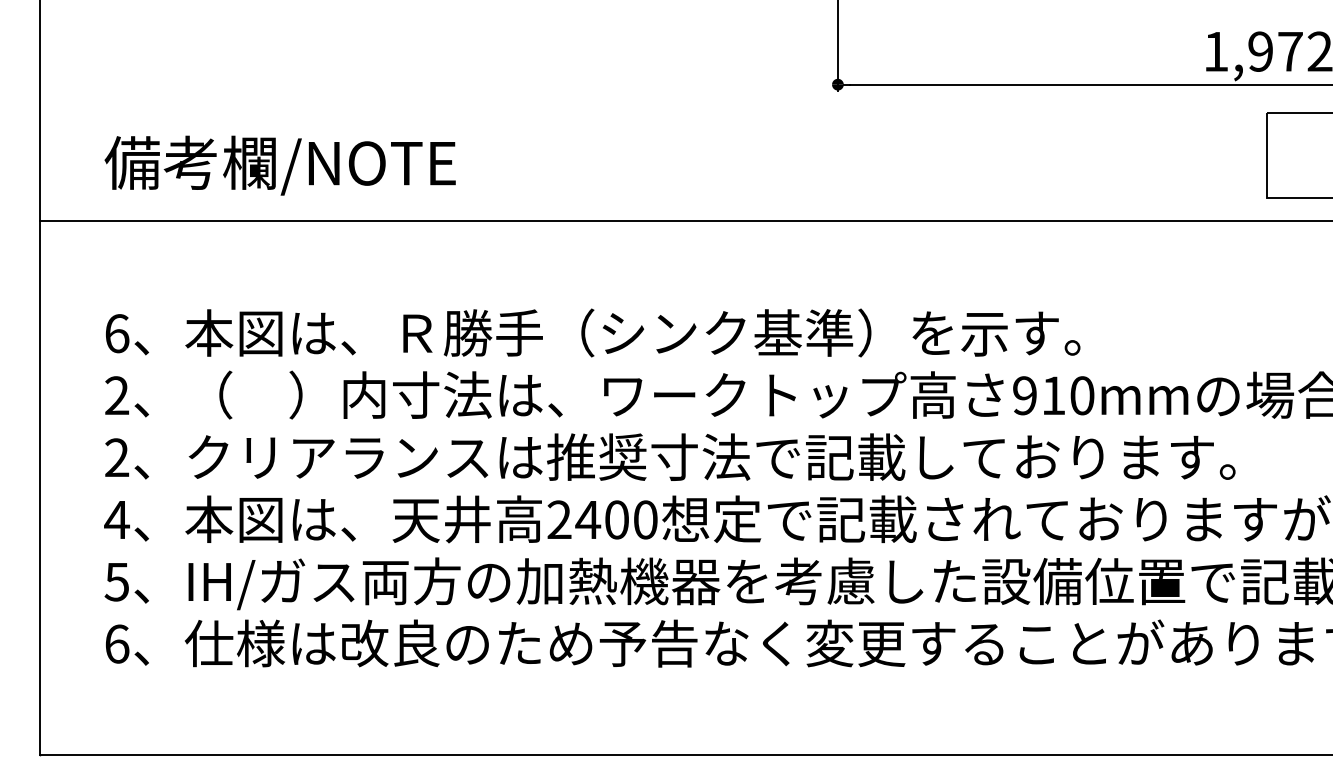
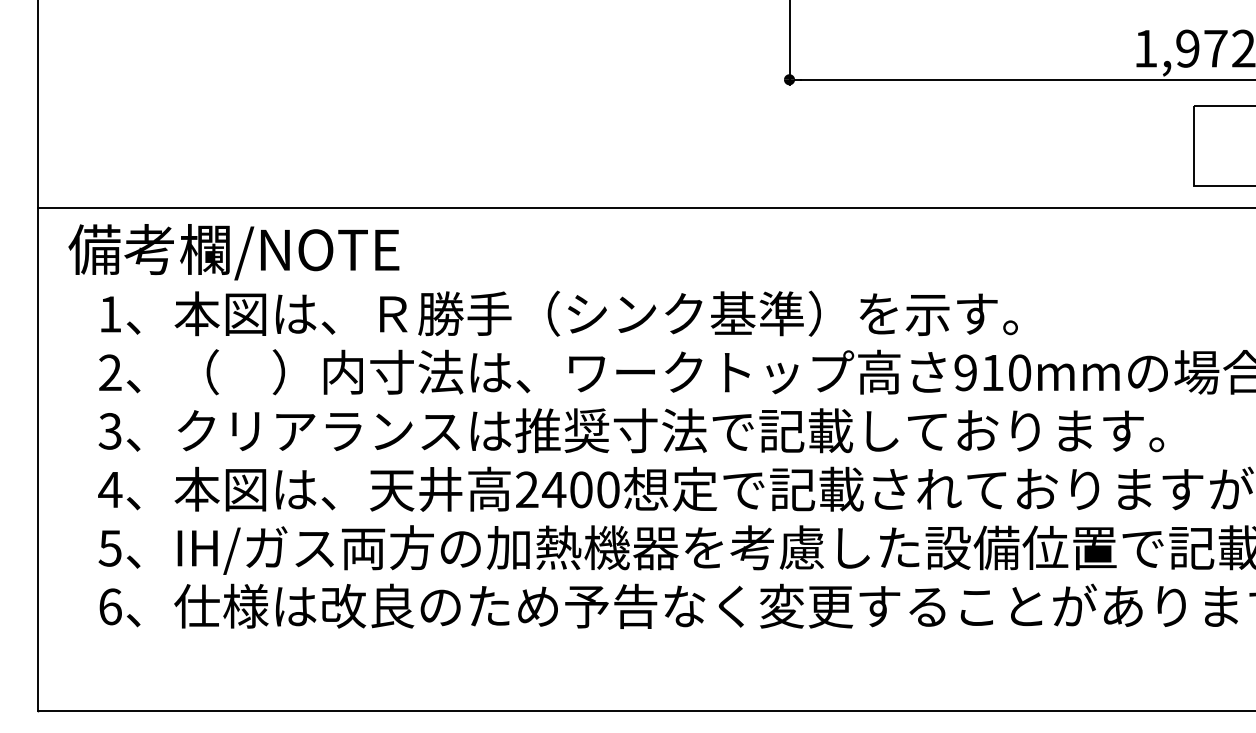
text: (279, 165) -> (233, 252), moved
text: (117, 333) -> (110, 314), 6 -> 1
text: (116, 457) -> (109, 431), 2 -> 3

